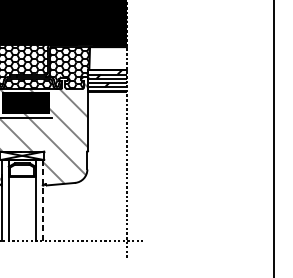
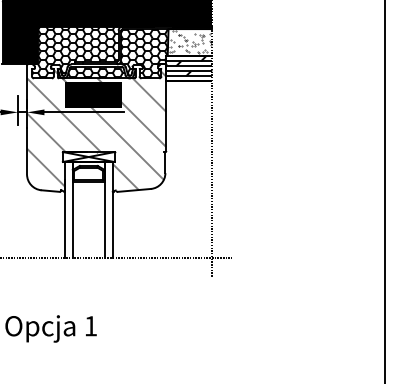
hatch: (107, 57) -> (189, 41), added
line: (42, 200) -> (112, 209), dashed -> solid

